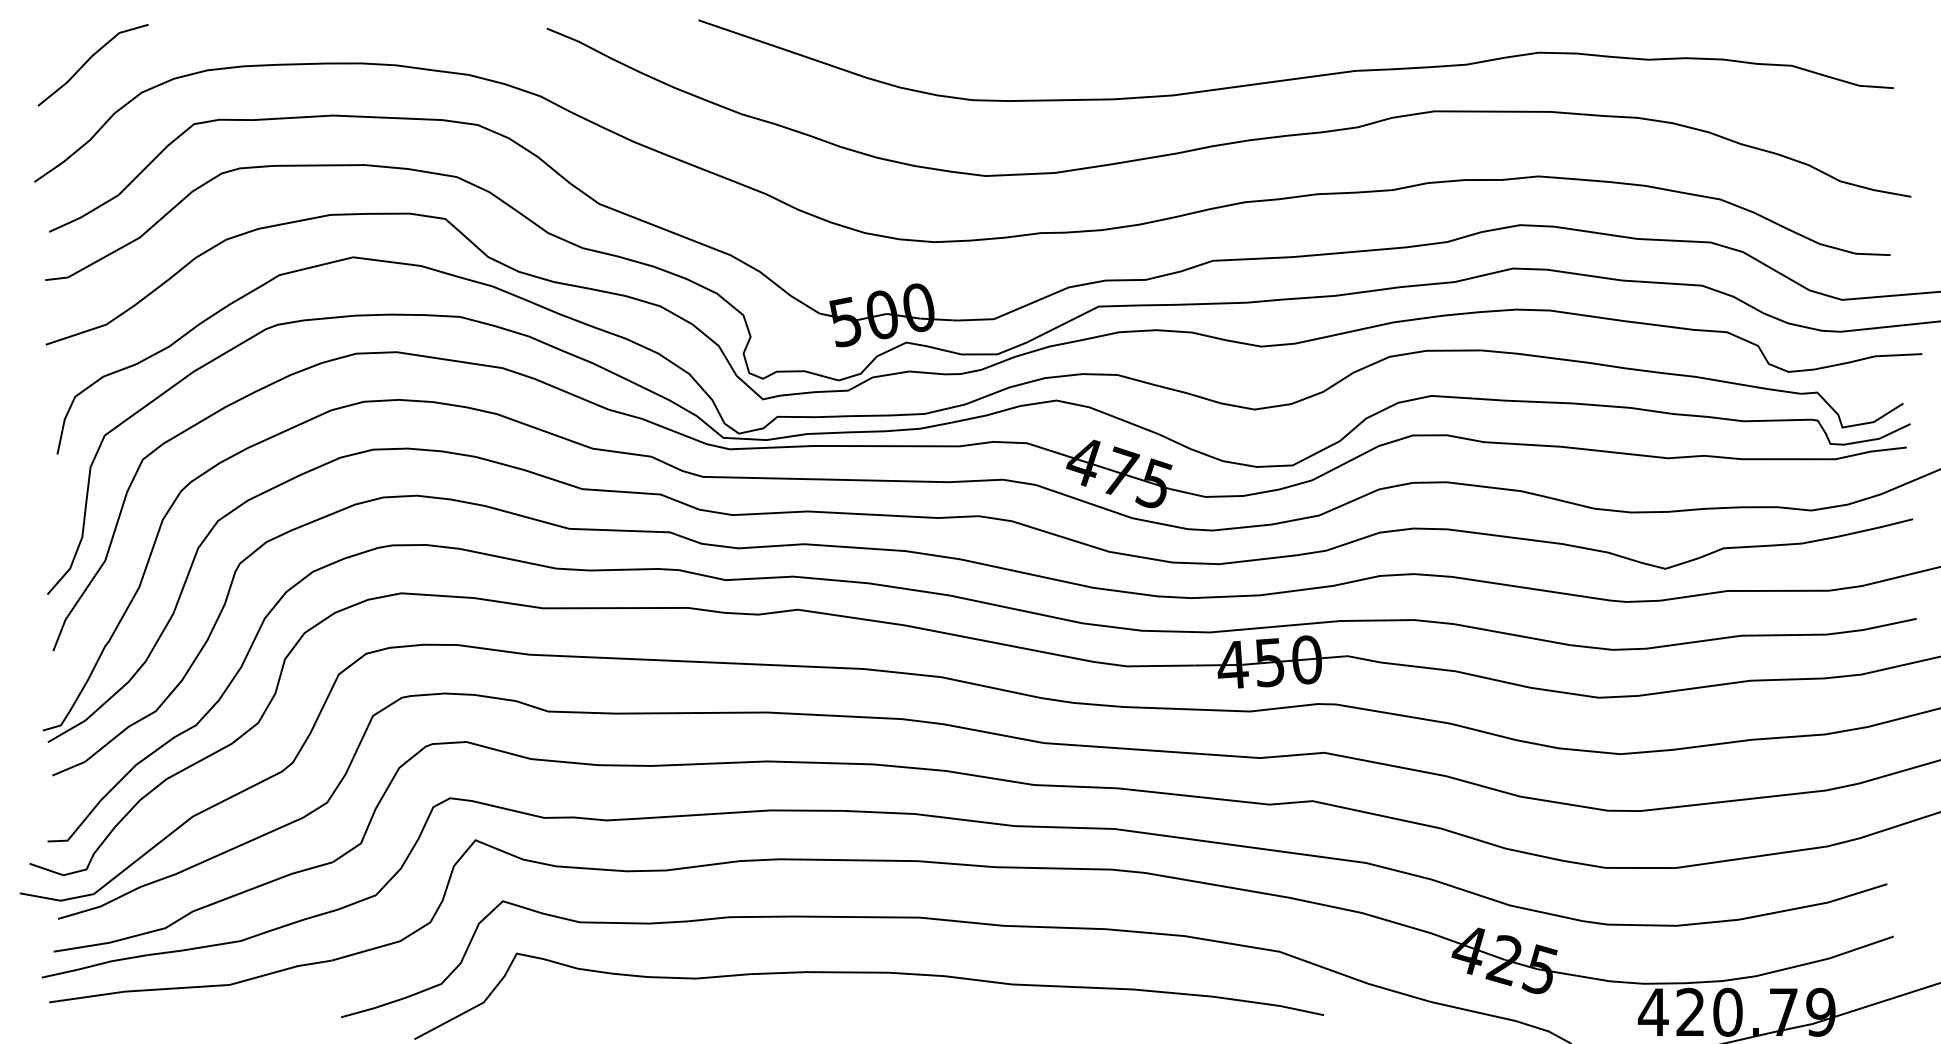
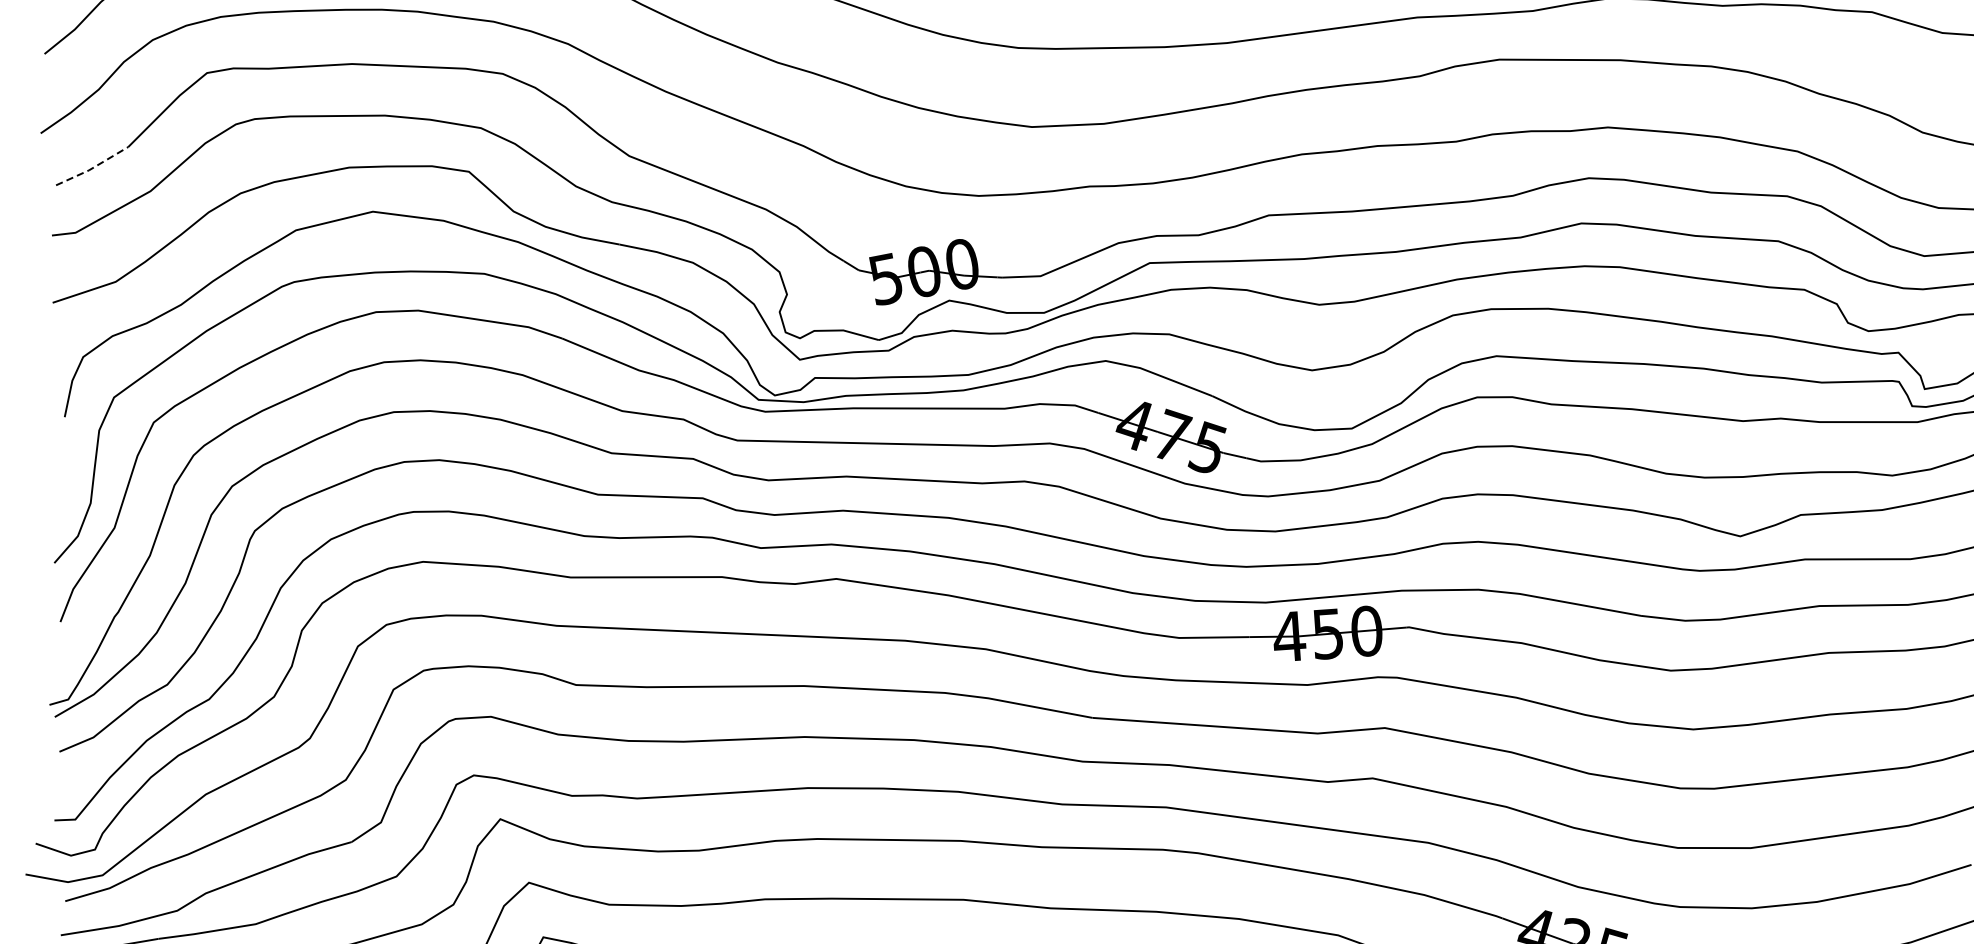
line: (84, 215) -> (92, 168), solid -> dashed

